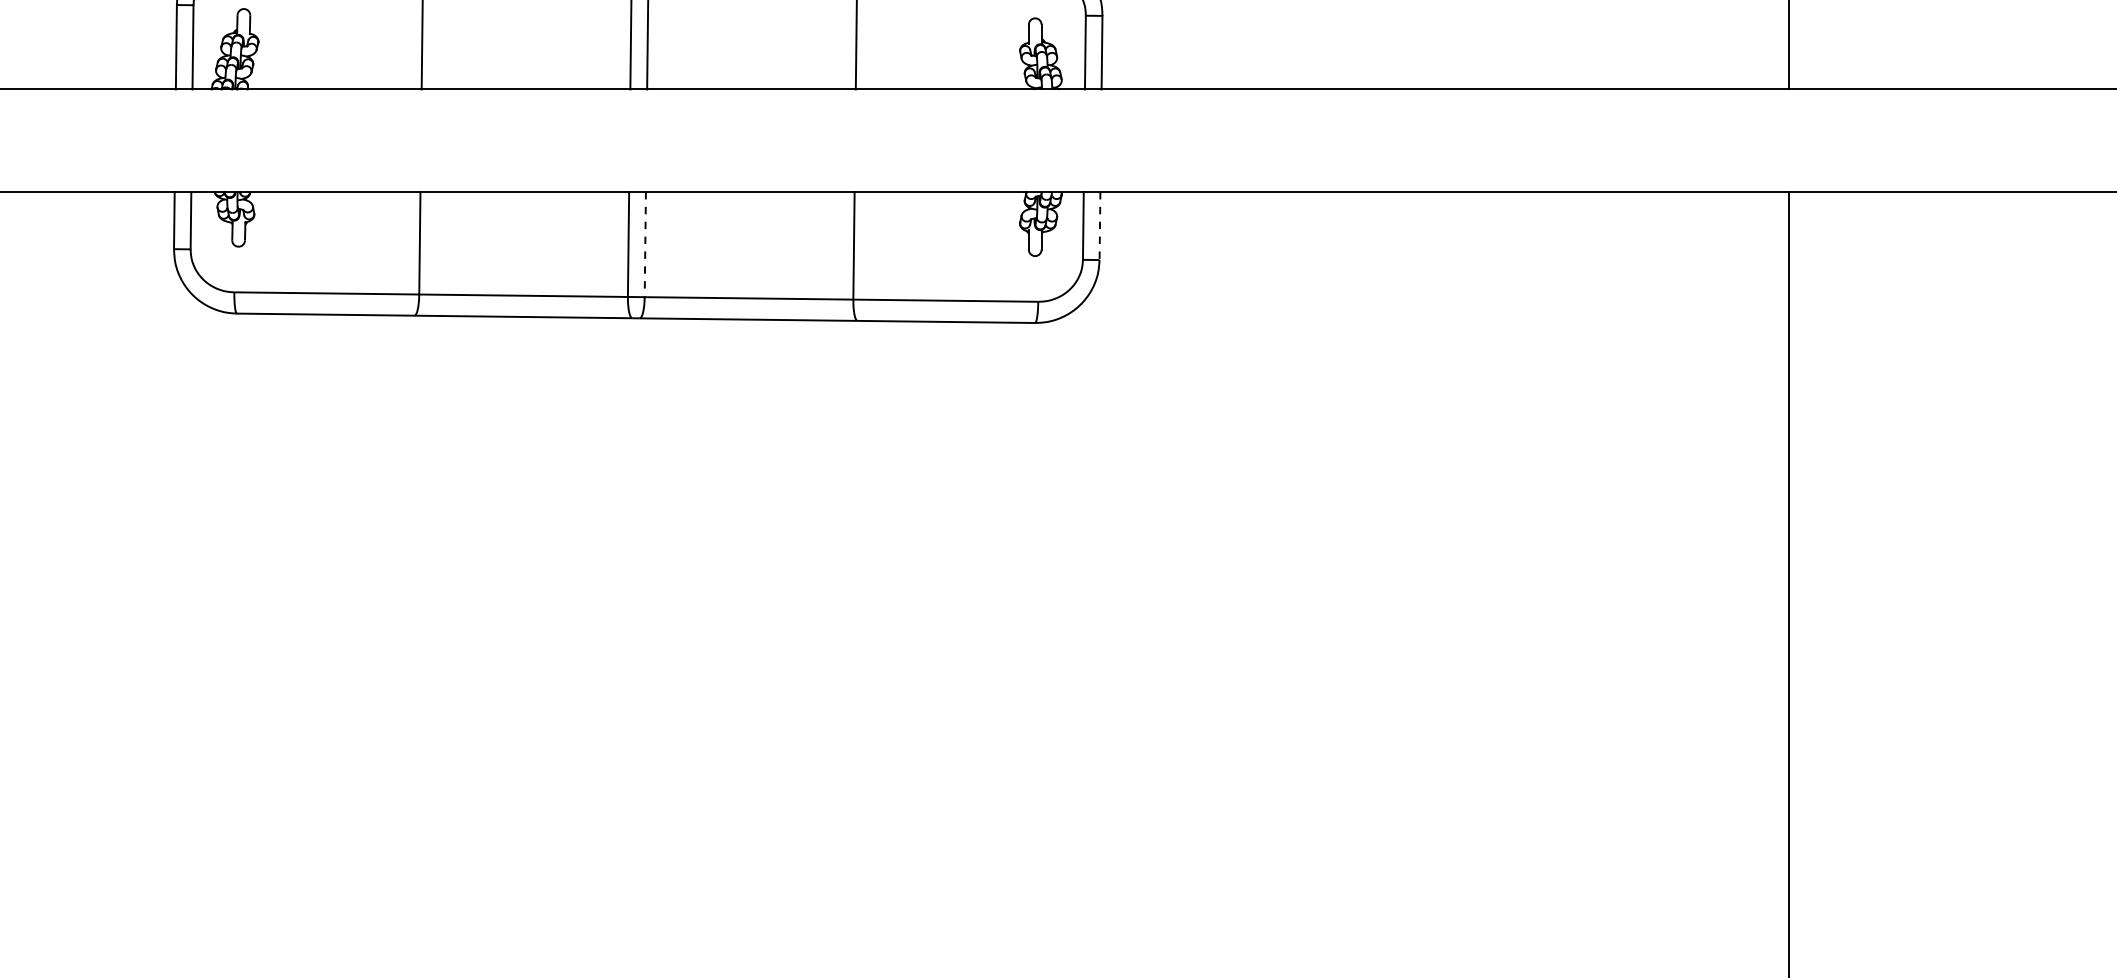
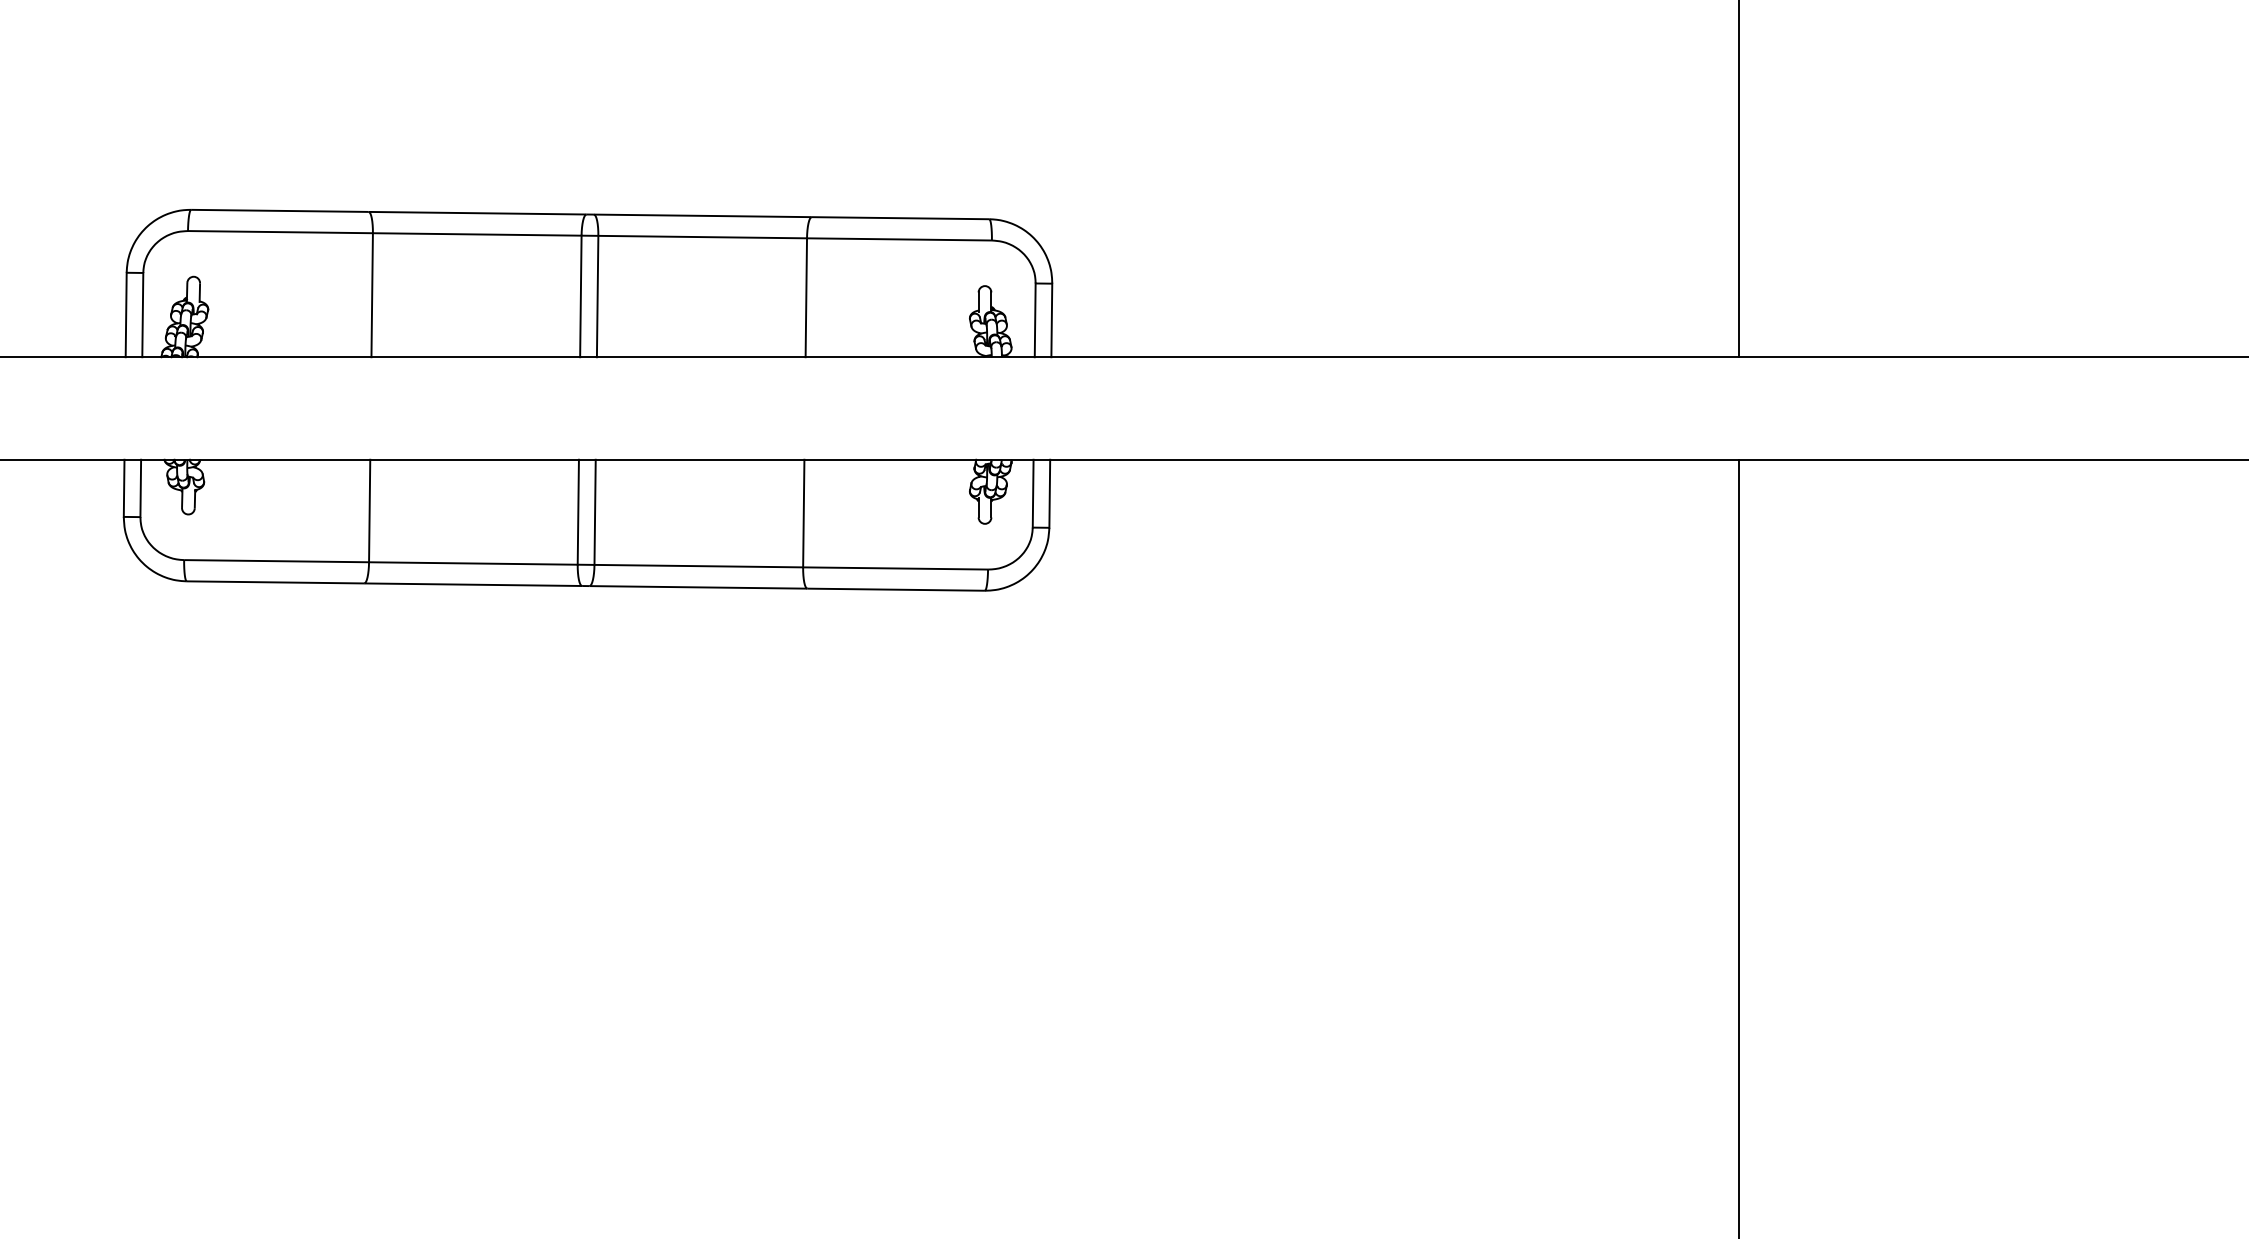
line: (1099, 226) -> (1049, 494), dashed -> solid
line: (645, 244) -> (595, 512), dashed -> solid

